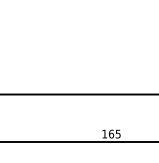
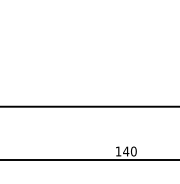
text: (114, 134) -> (129, 151), 165 -> 140

